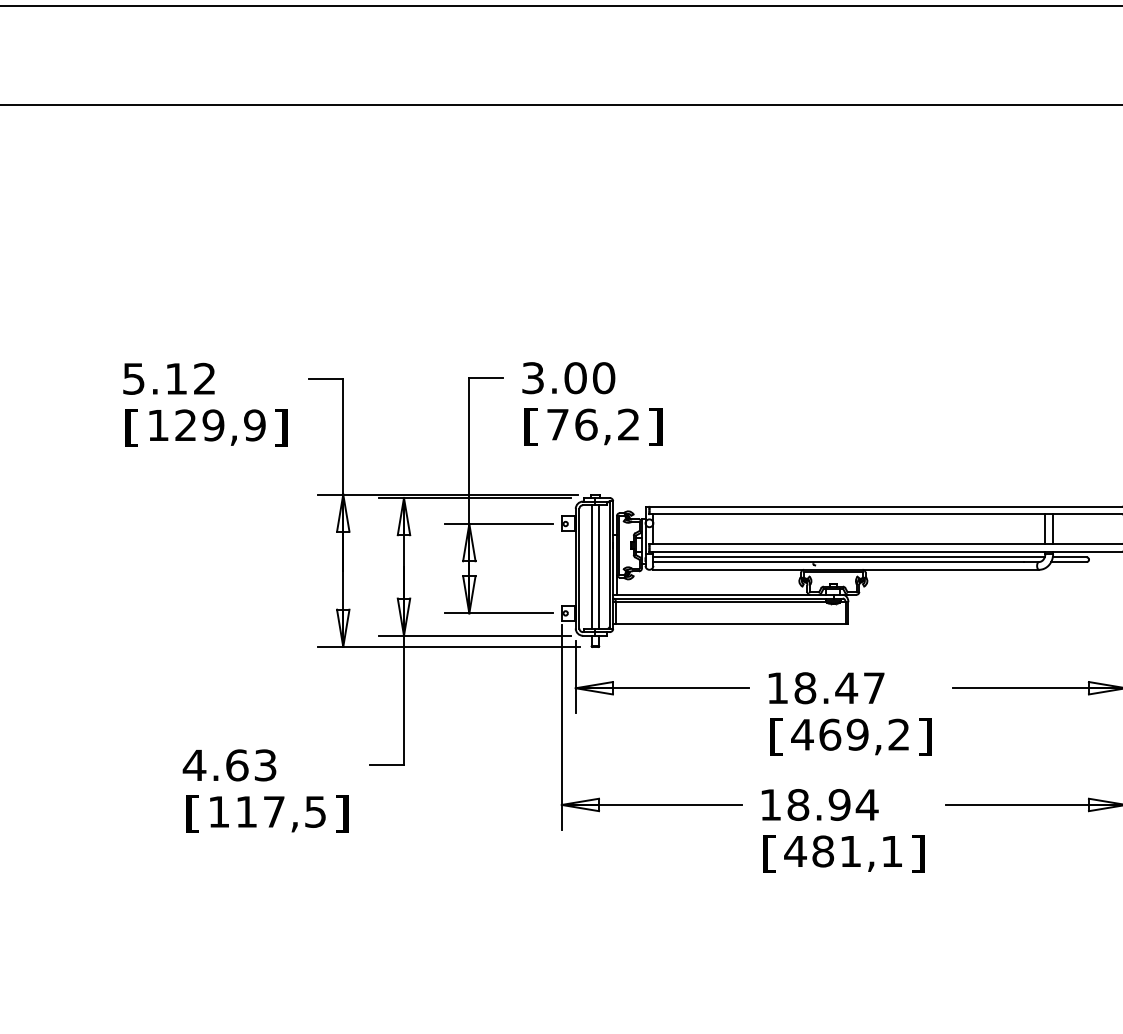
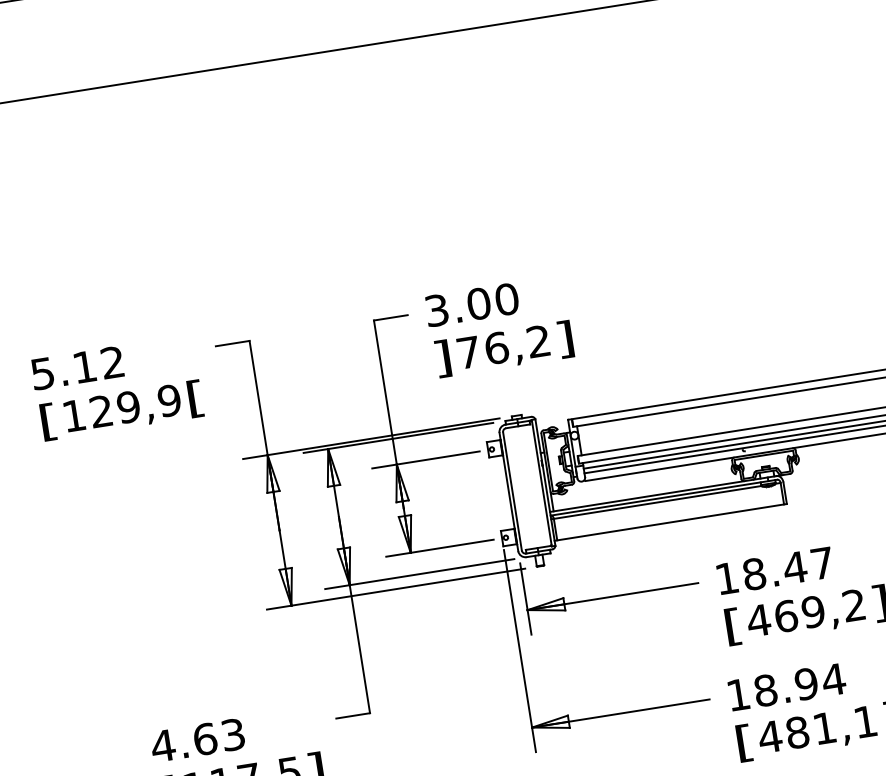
text: (530, 426) -> (441, 358), [ -> ]
text: (280, 427) -> (195, 398), ] -> [
line: (591, 566) -> (524, 487), removed
line: (599, 566) -> (532, 486), removed

